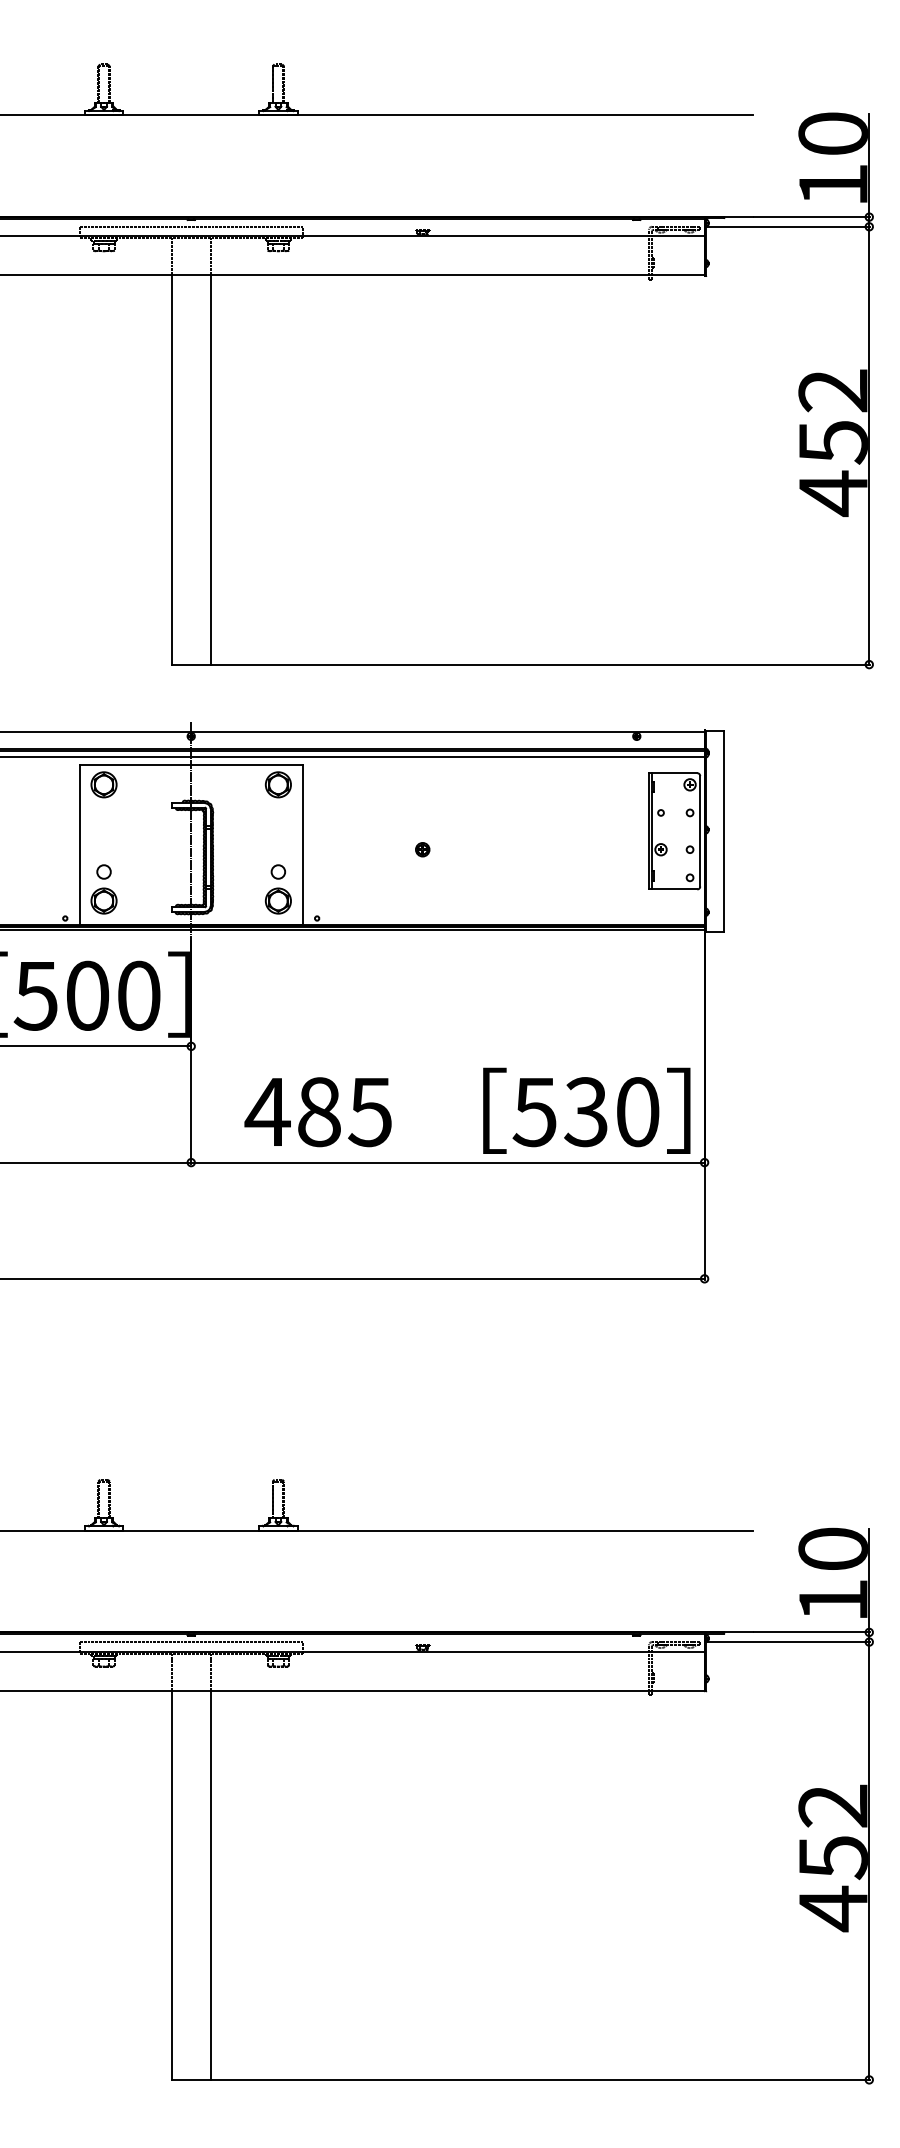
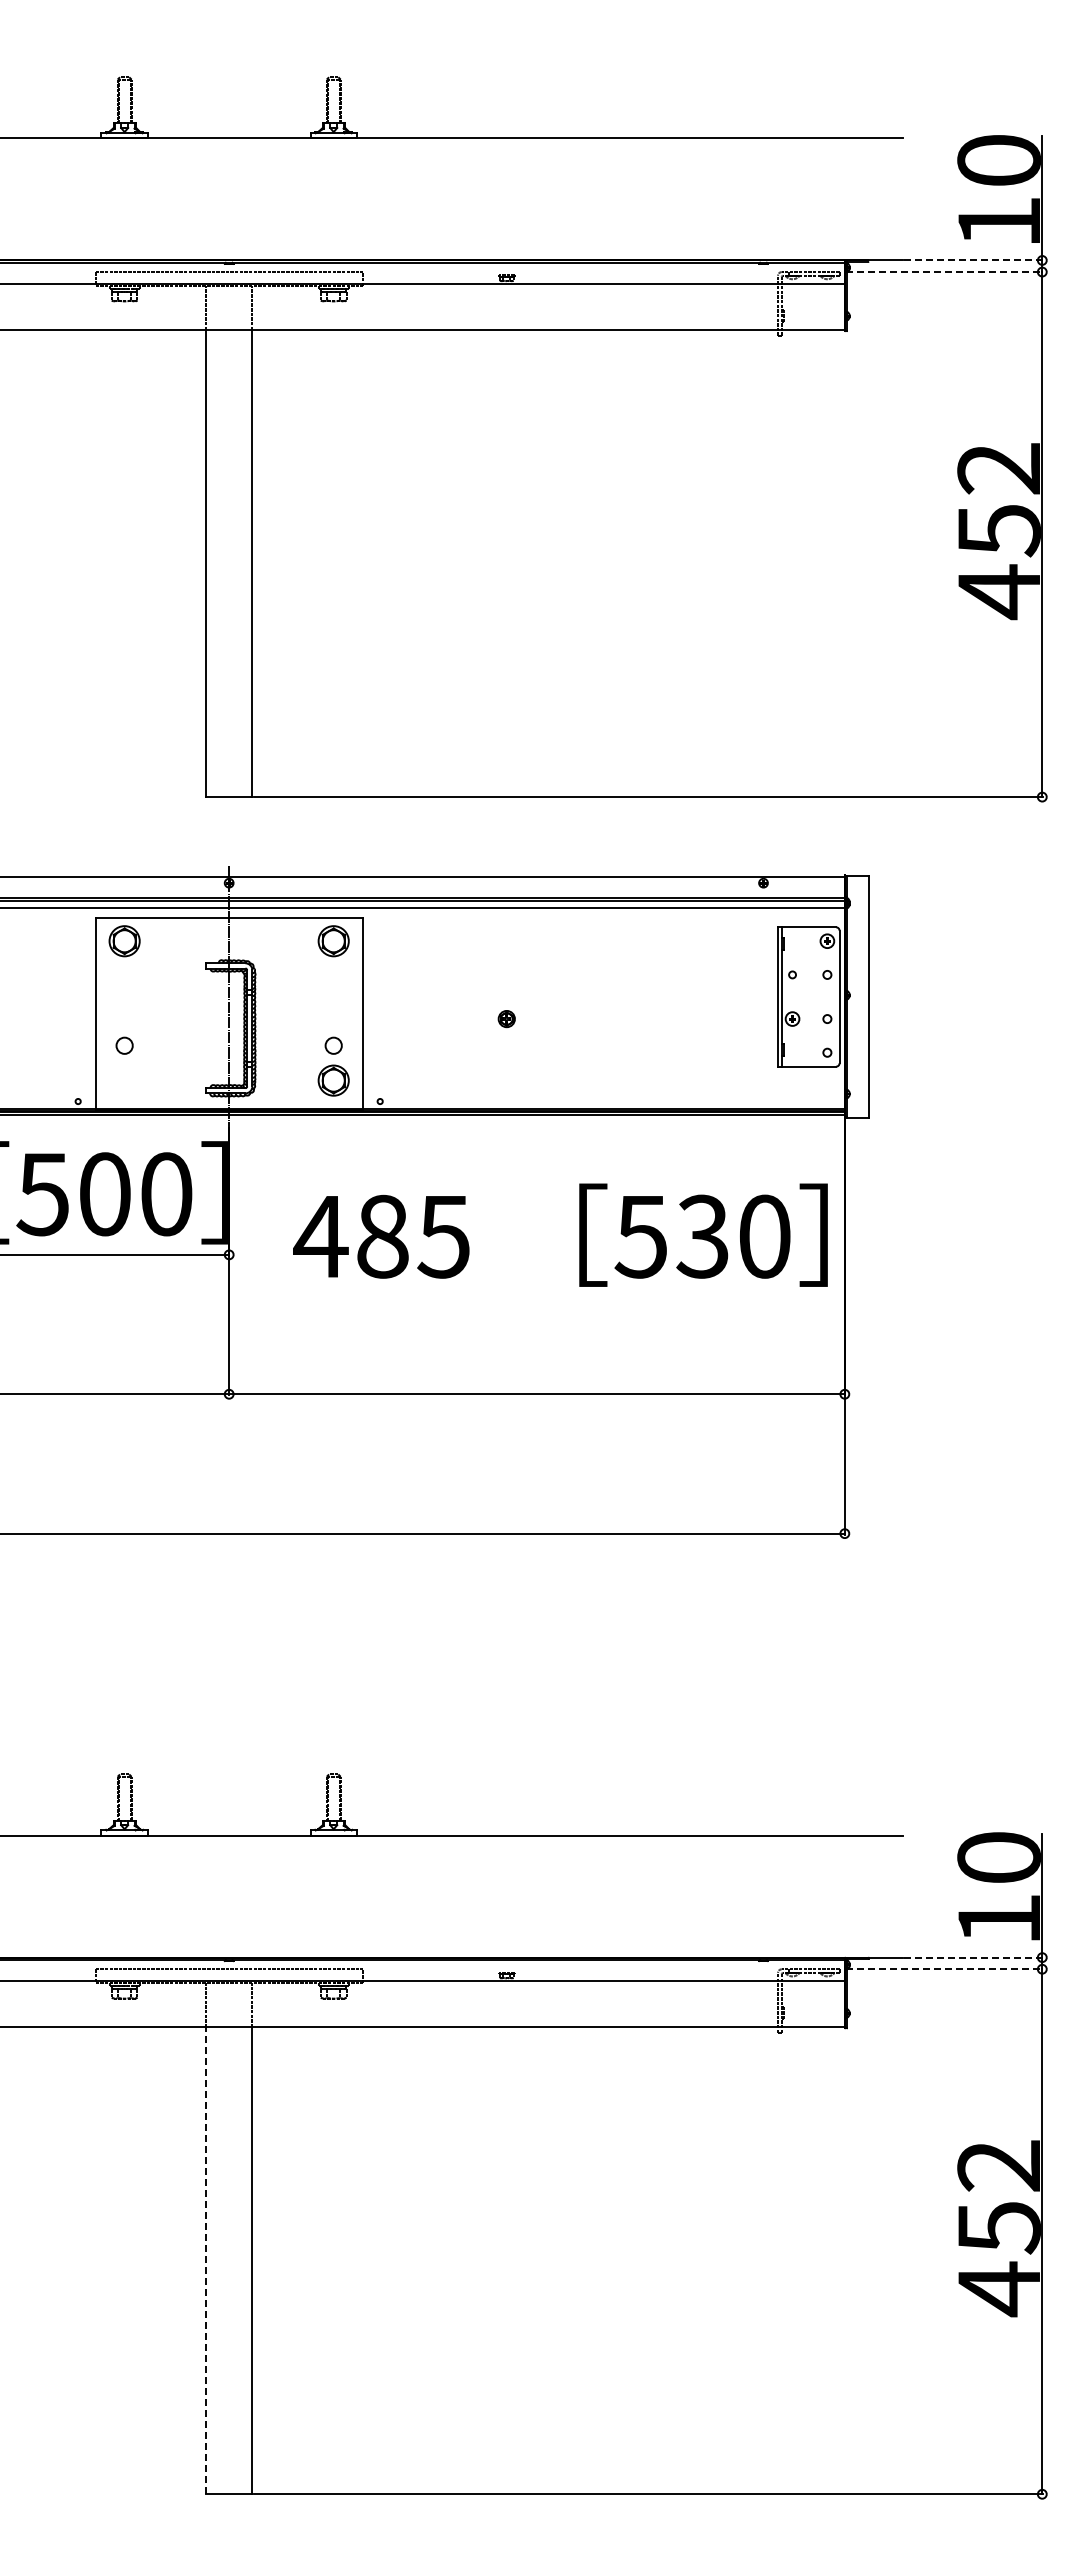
line: (811, 217) -> (973, 260), solid -> dashed
line: (787, 227) -> (944, 272), solid -> dashed
part: (103, 900) -> (124, 1080), removed
text: (467, 1110) -> (560, 1234), moved
line: (811, 1632) -> (973, 1957), solid -> dashed
line: (787, 1642) -> (944, 1969), solid -> dashed
line: (171, 1884) -> (205, 2260), solid -> dashed

